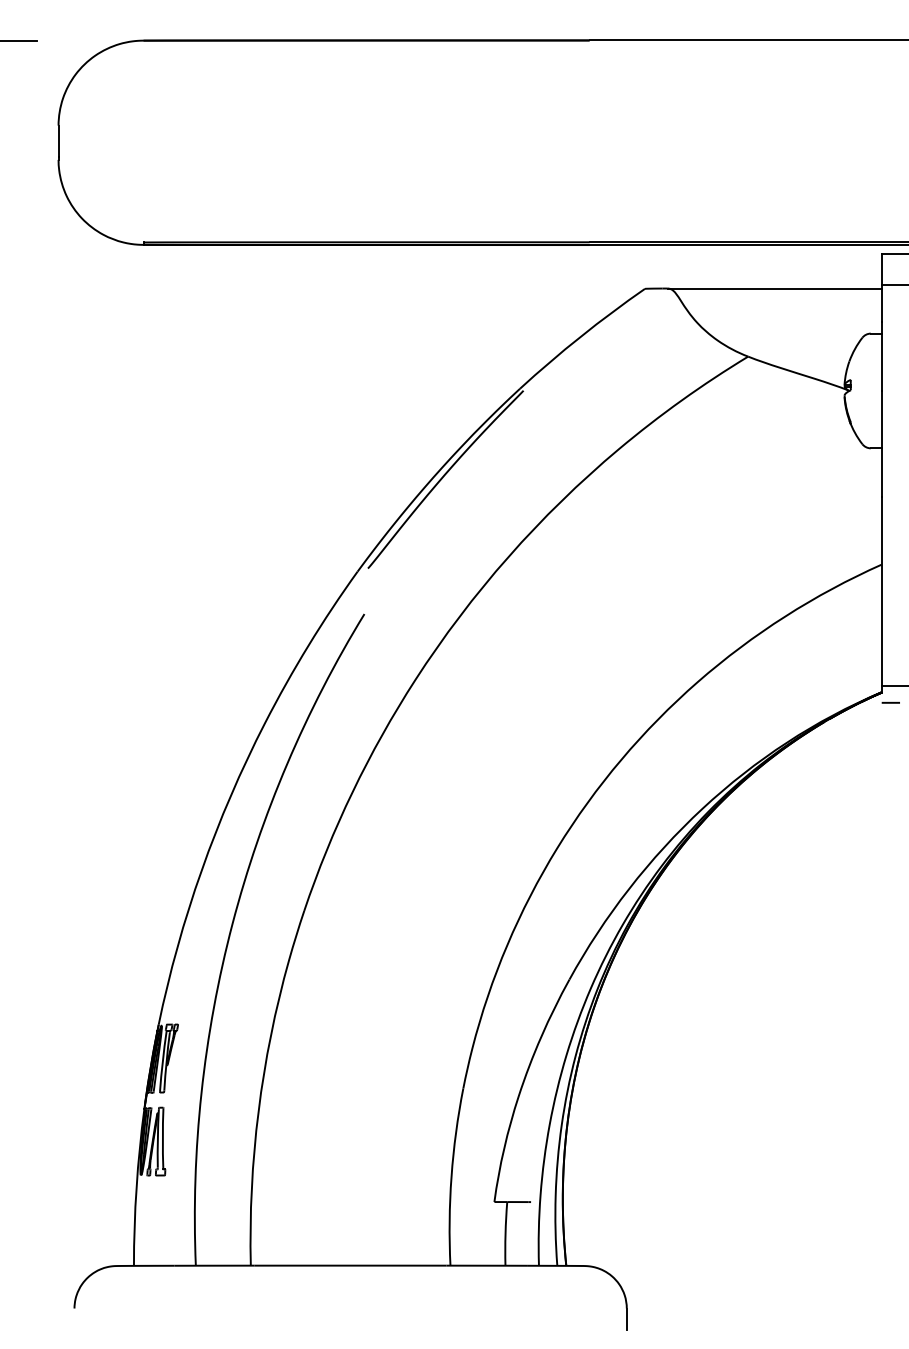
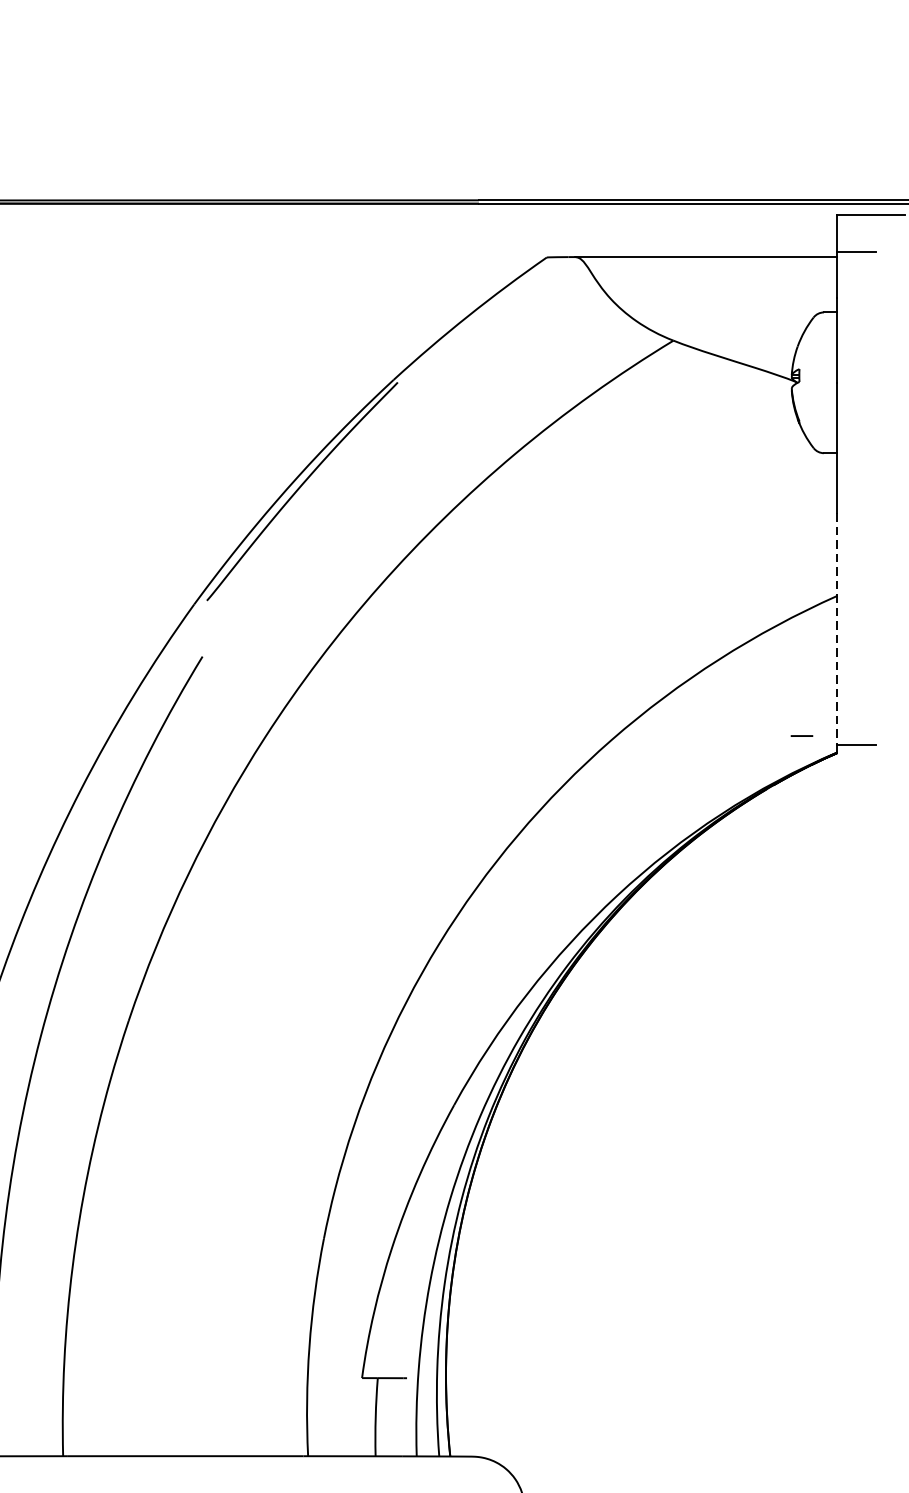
line: (881, 592) -> (837, 630), solid -> dashed
line: (890, 702) -> (801, 735), moved

